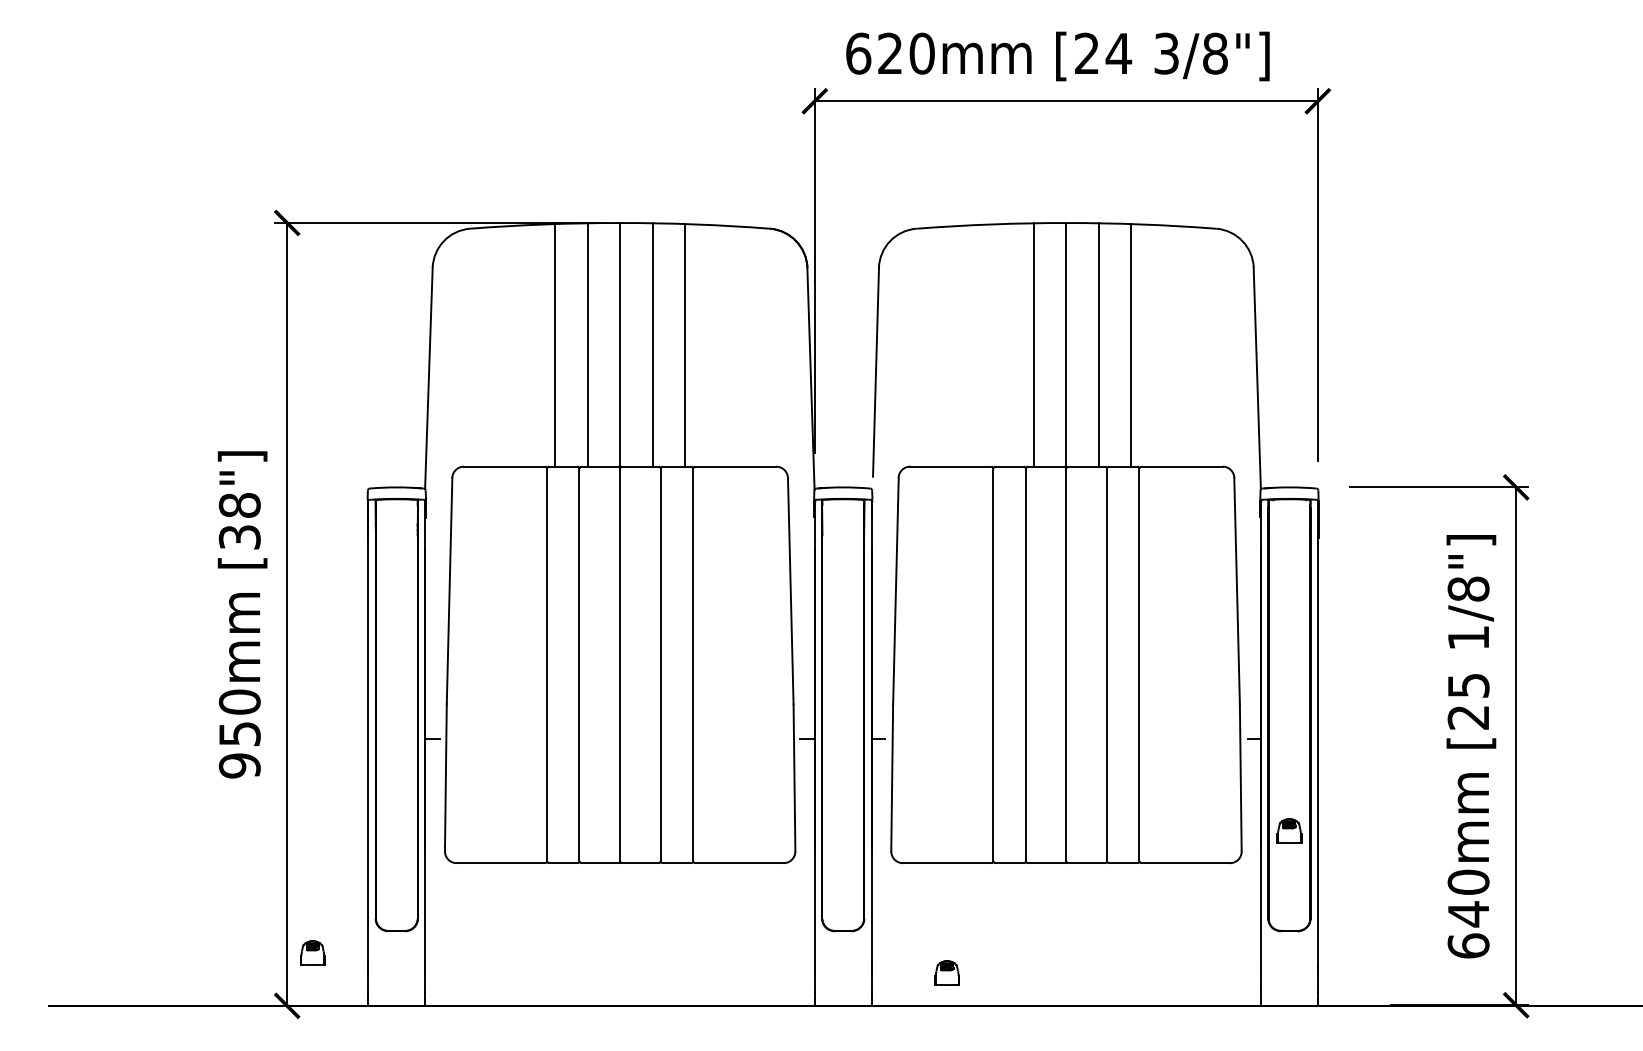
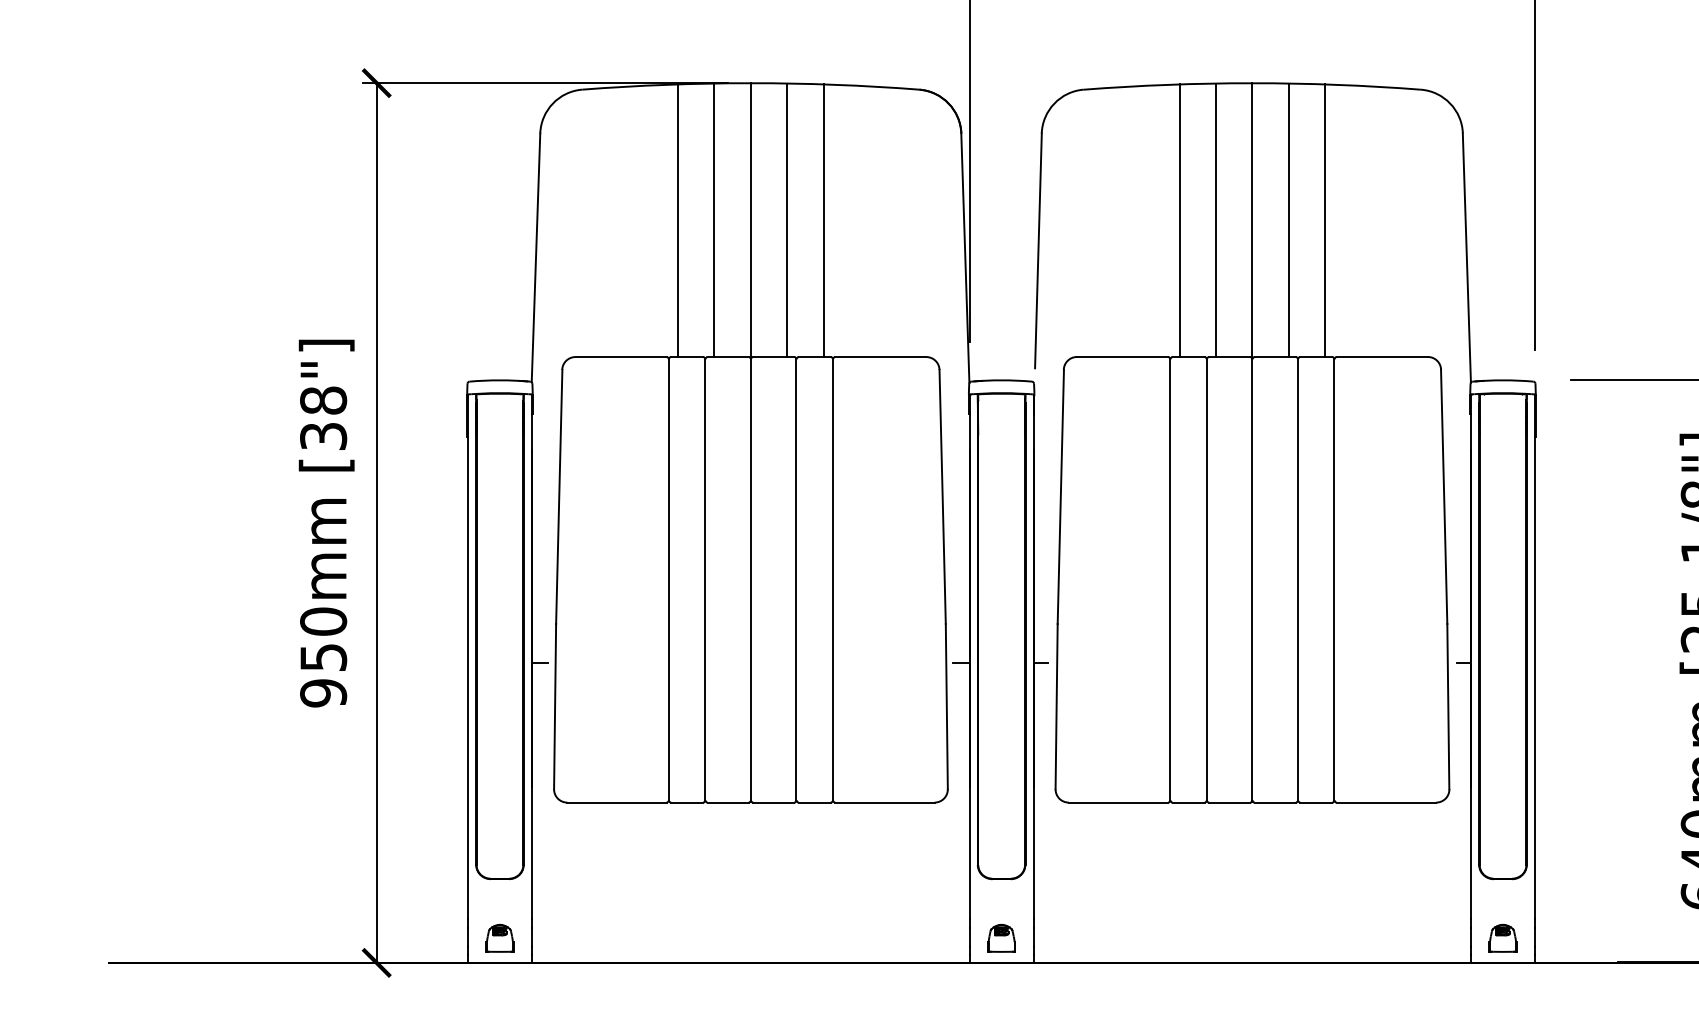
line: (1001, 345) -> (1179, 220), added
part: (1289, 830) -> (1503, 937), moved
part: (312, 952) -> (499, 937), moved
part: (946, 972) -> (1000, 937), moved

